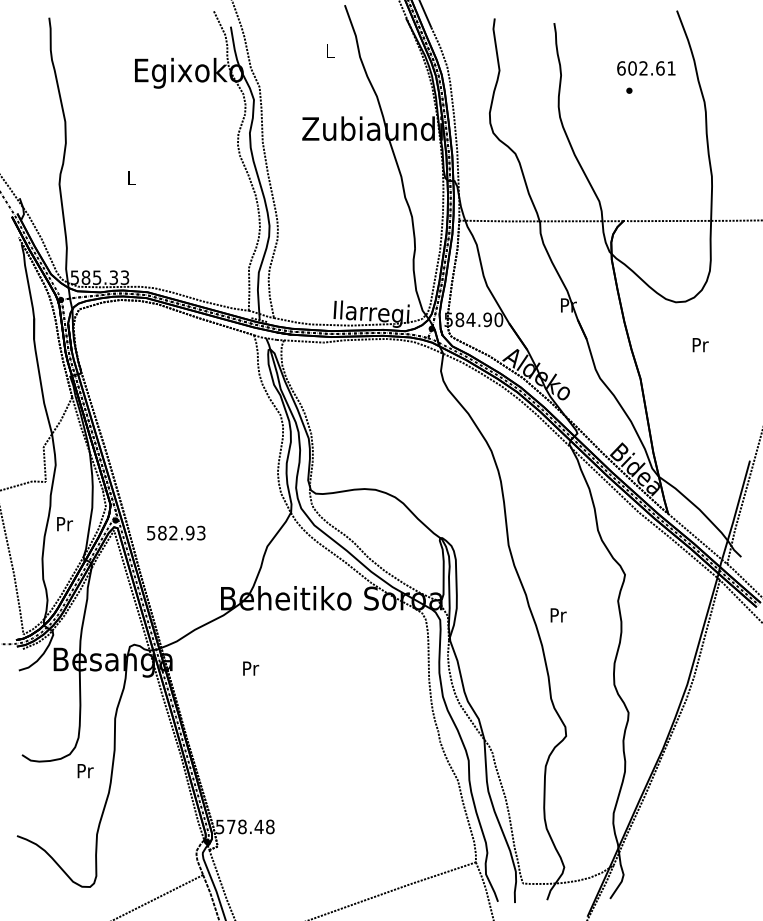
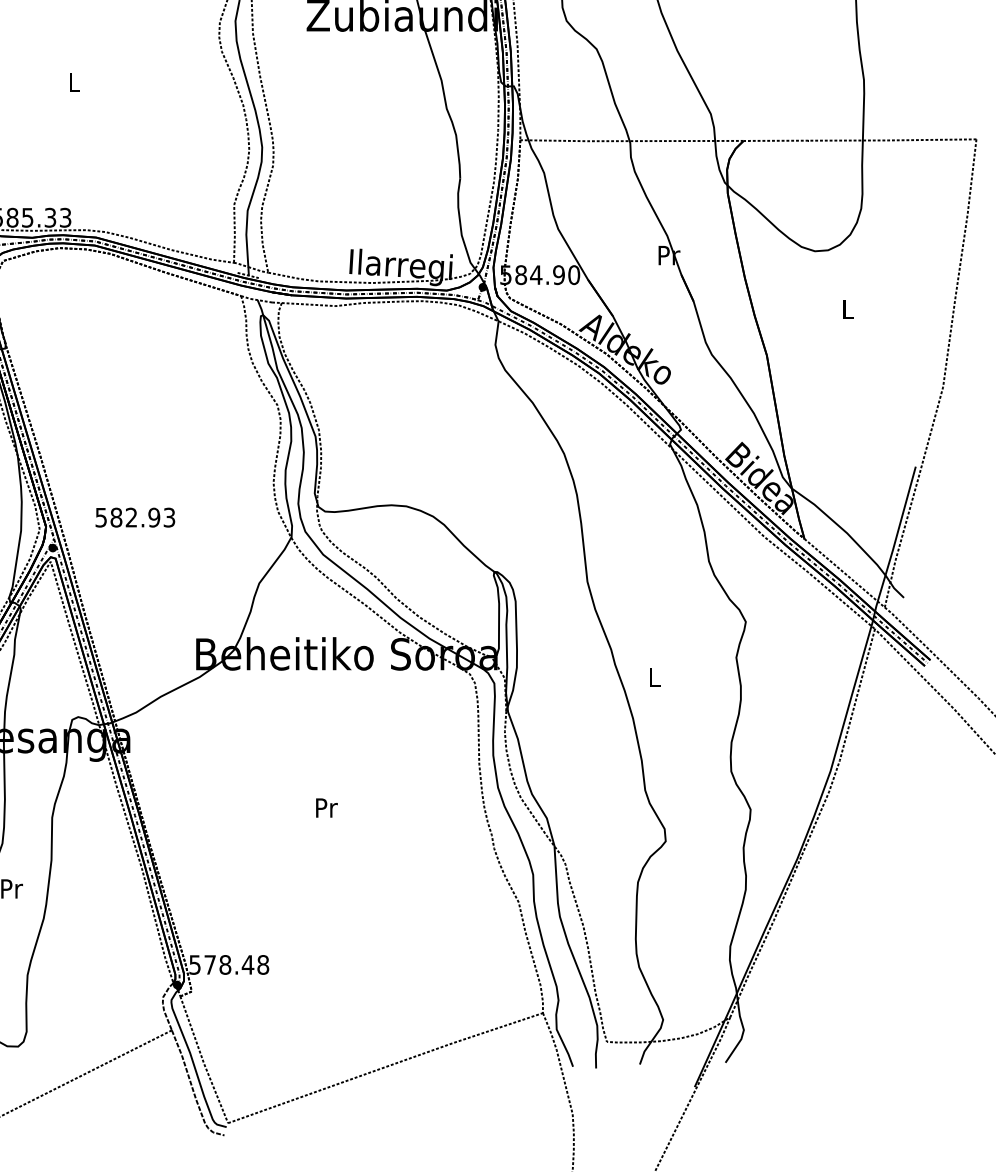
text: (700, 345) -> (848, 310), Pr -> L
text: (176, 532) -> (135, 516), moved
text: (558, 615) -> (655, 677), Pr -> L
text: (251, 668) -> (327, 807), moved

